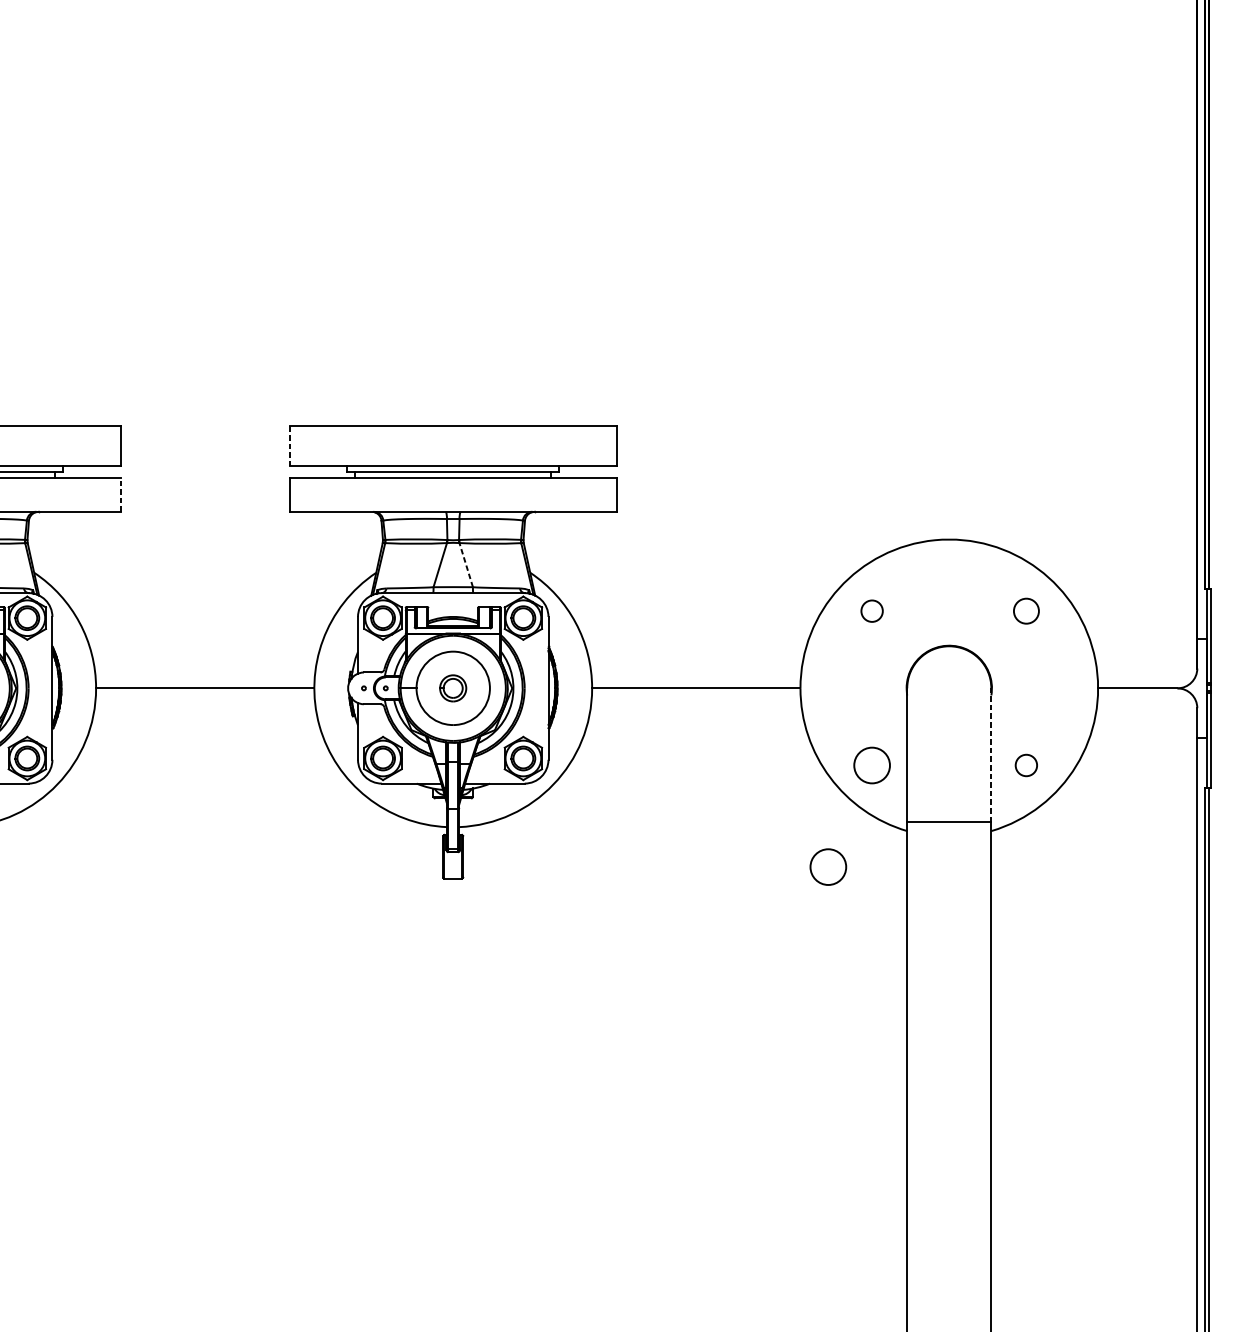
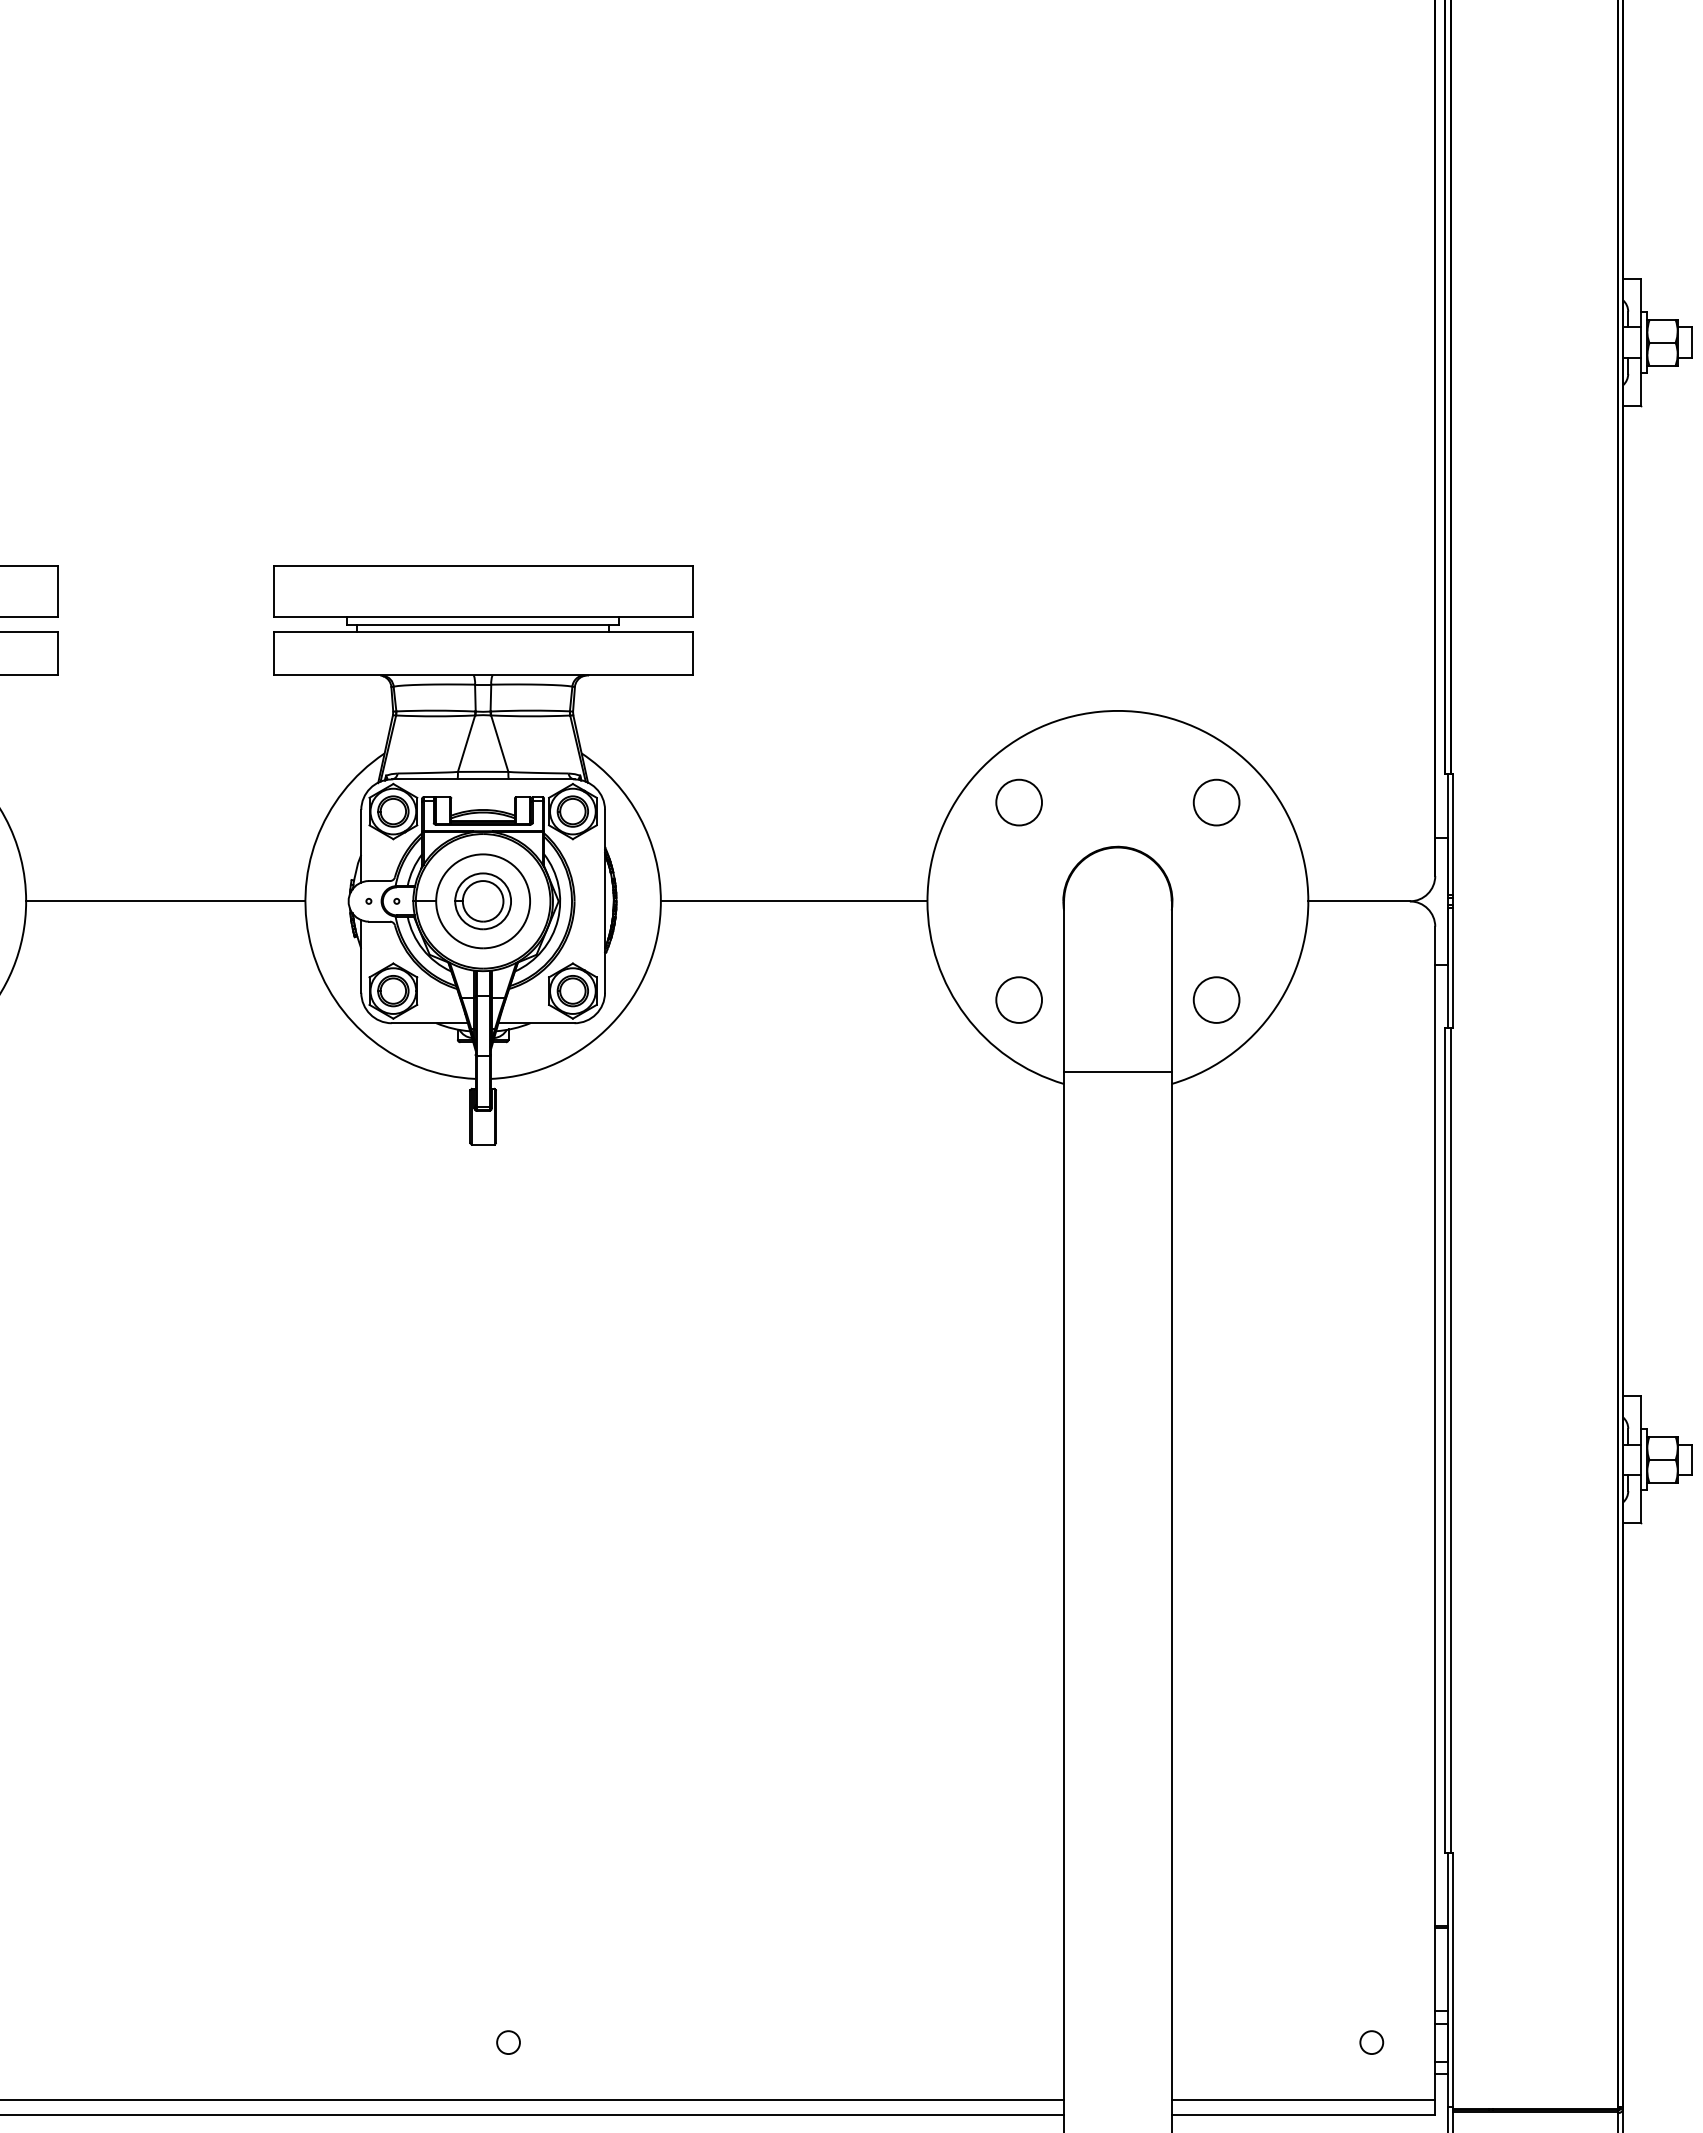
line: (289, 446) -> (273, 592), dashed -> solid
line: (120, 494) -> (57, 653), dashed -> solid
line: (466, 564) -> (499, 743), dashed -> solid
circle: (872, 611) -> (1019, 802), size x1.67
circle: (1026, 611) -> (1216, 802), size x1.43
part: (452, 688) -> (482, 901), size x1.67
line: (991, 754) -> (1171, 986), dashed -> solid
circle: (1026, 765) -> (1216, 999), size x1.67
circle: (827, 866) -> (962, 1129), removed

